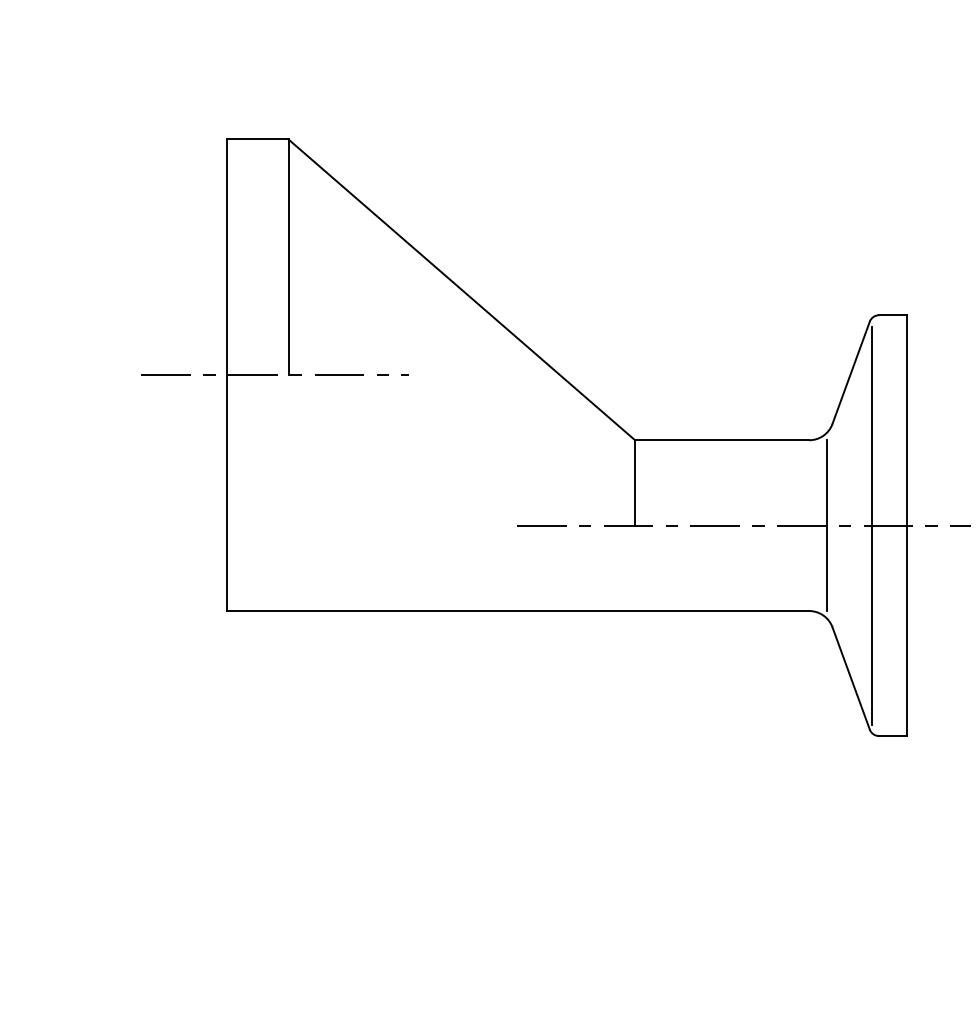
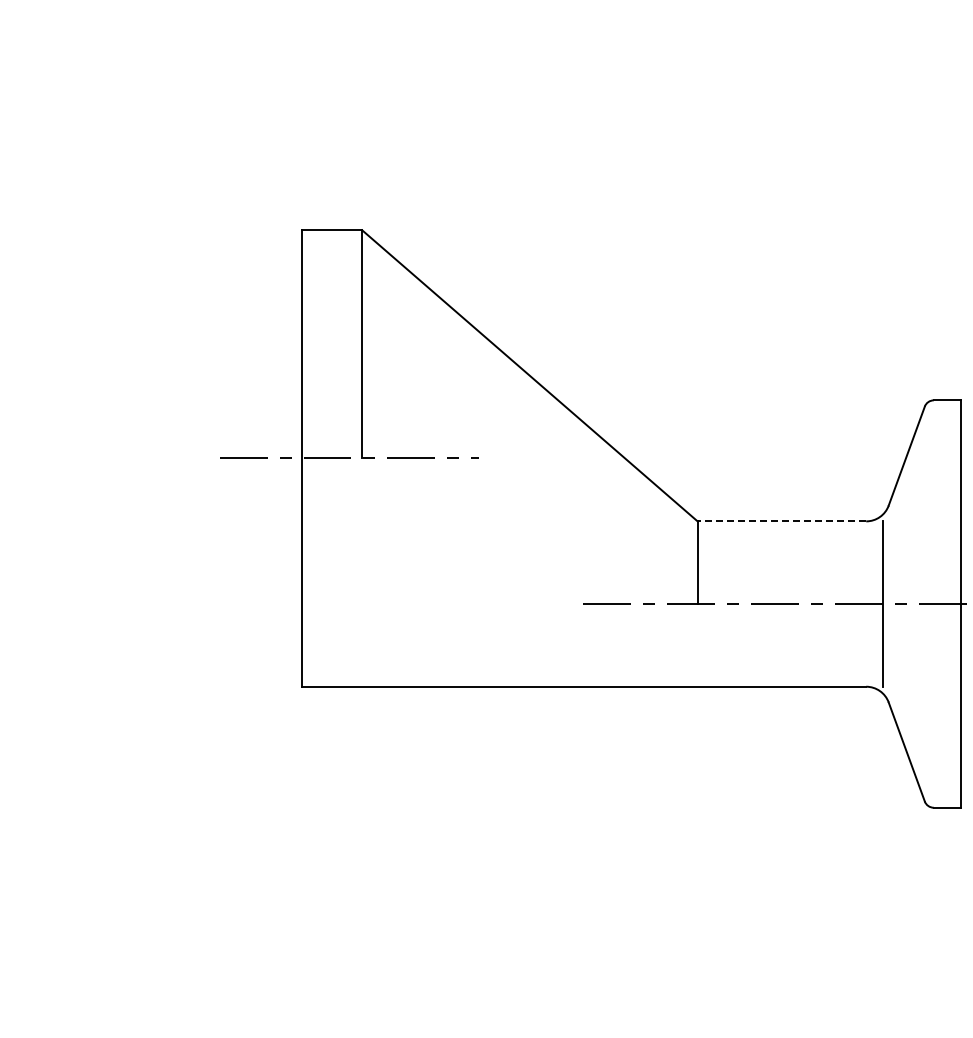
line: (721, 440) -> (781, 521), solid -> dashed
line: (872, 525) -> (927, 603), removed

